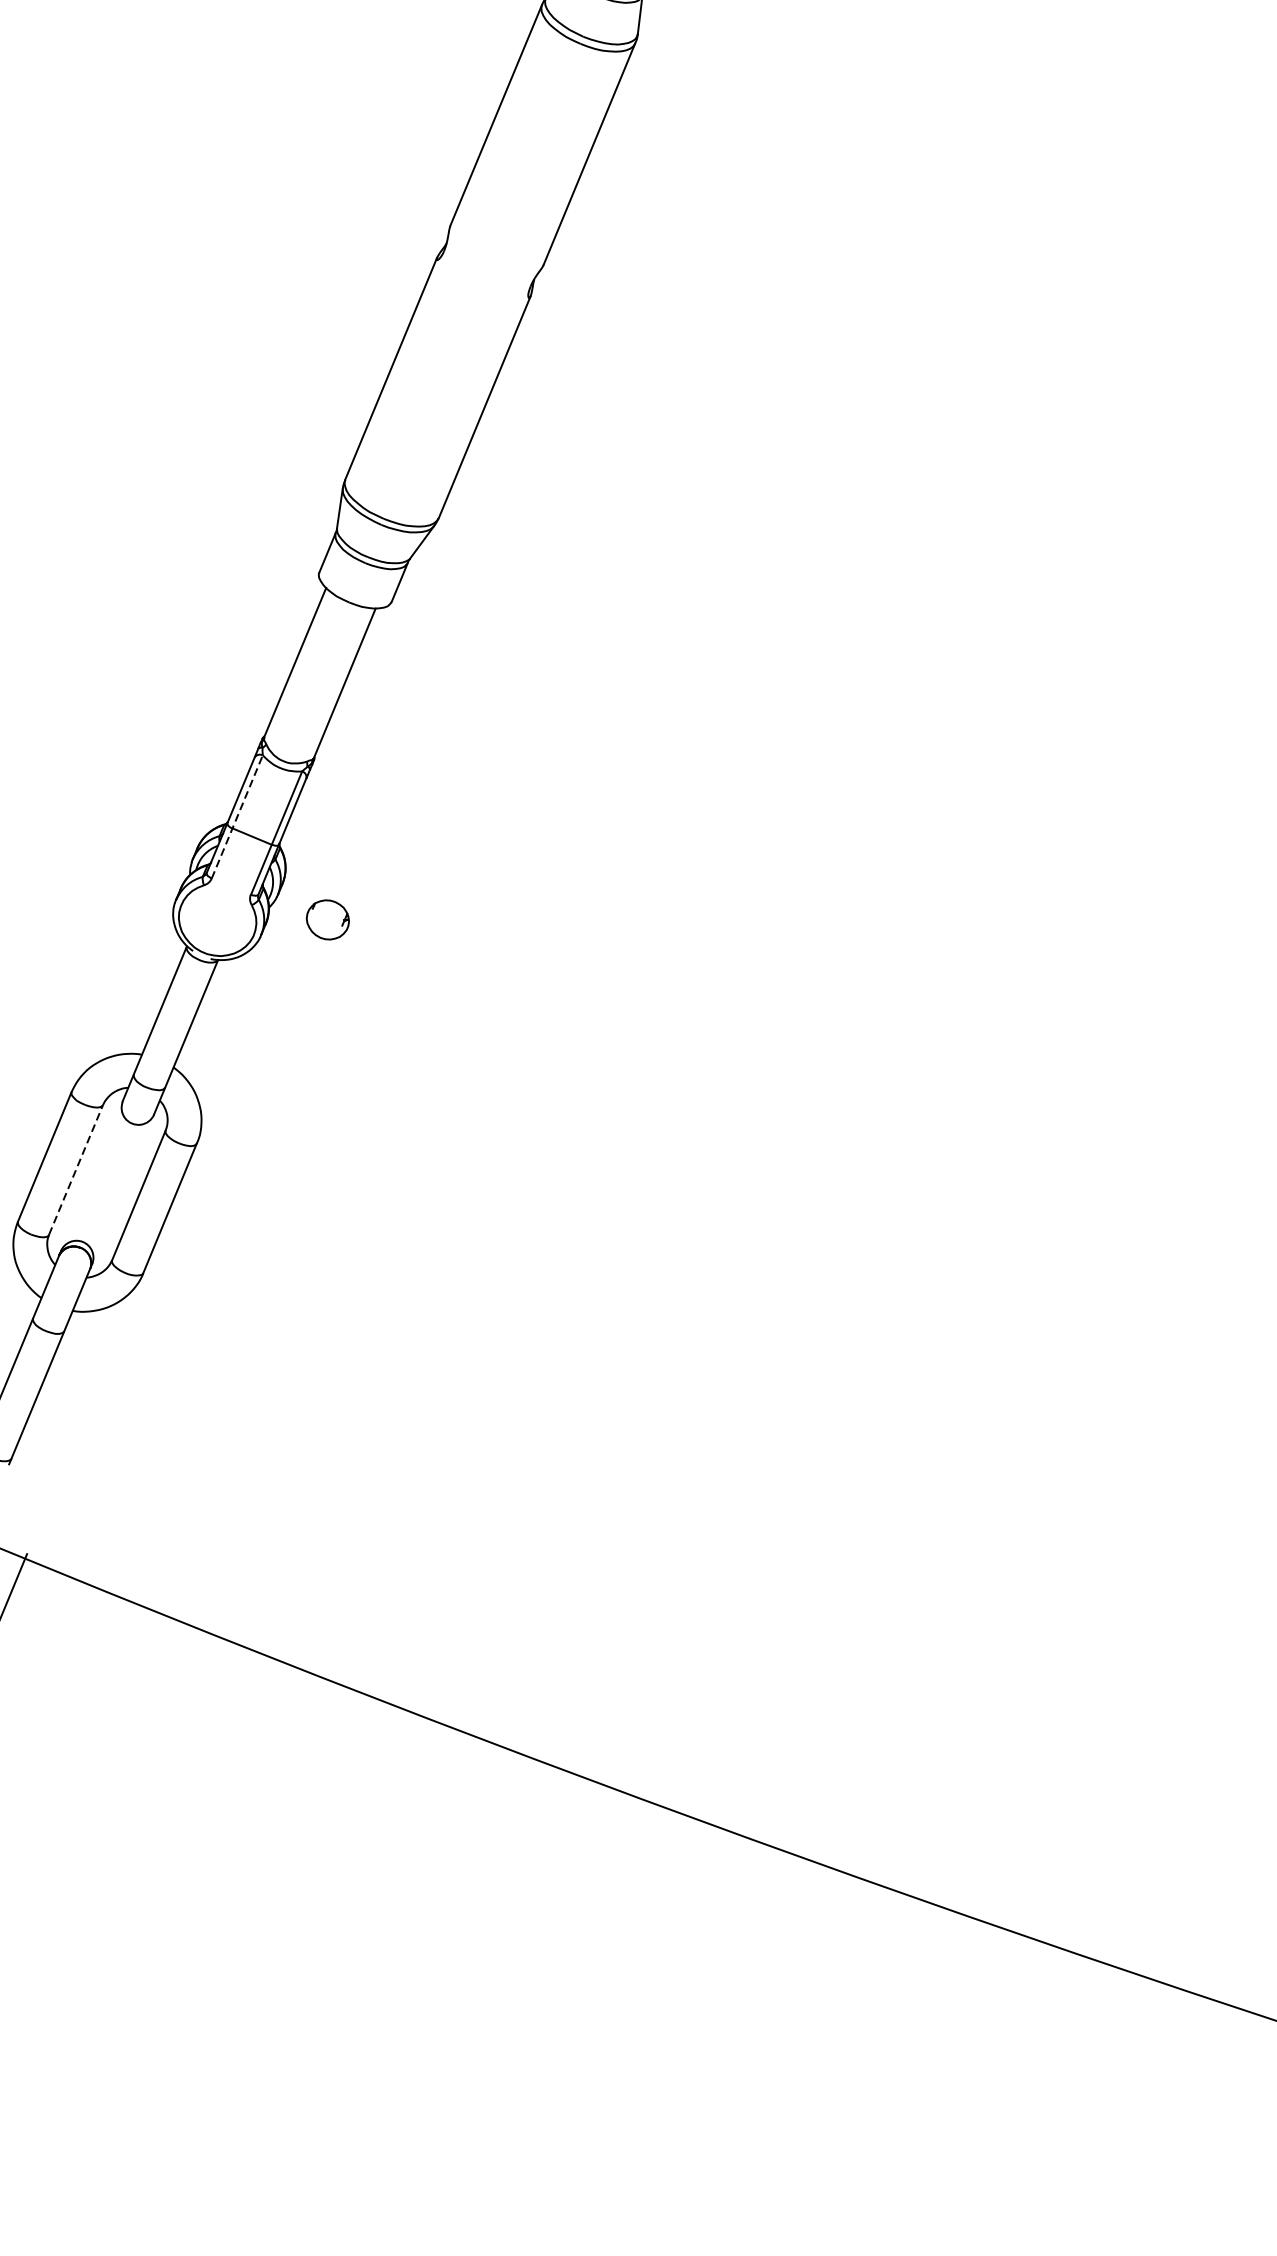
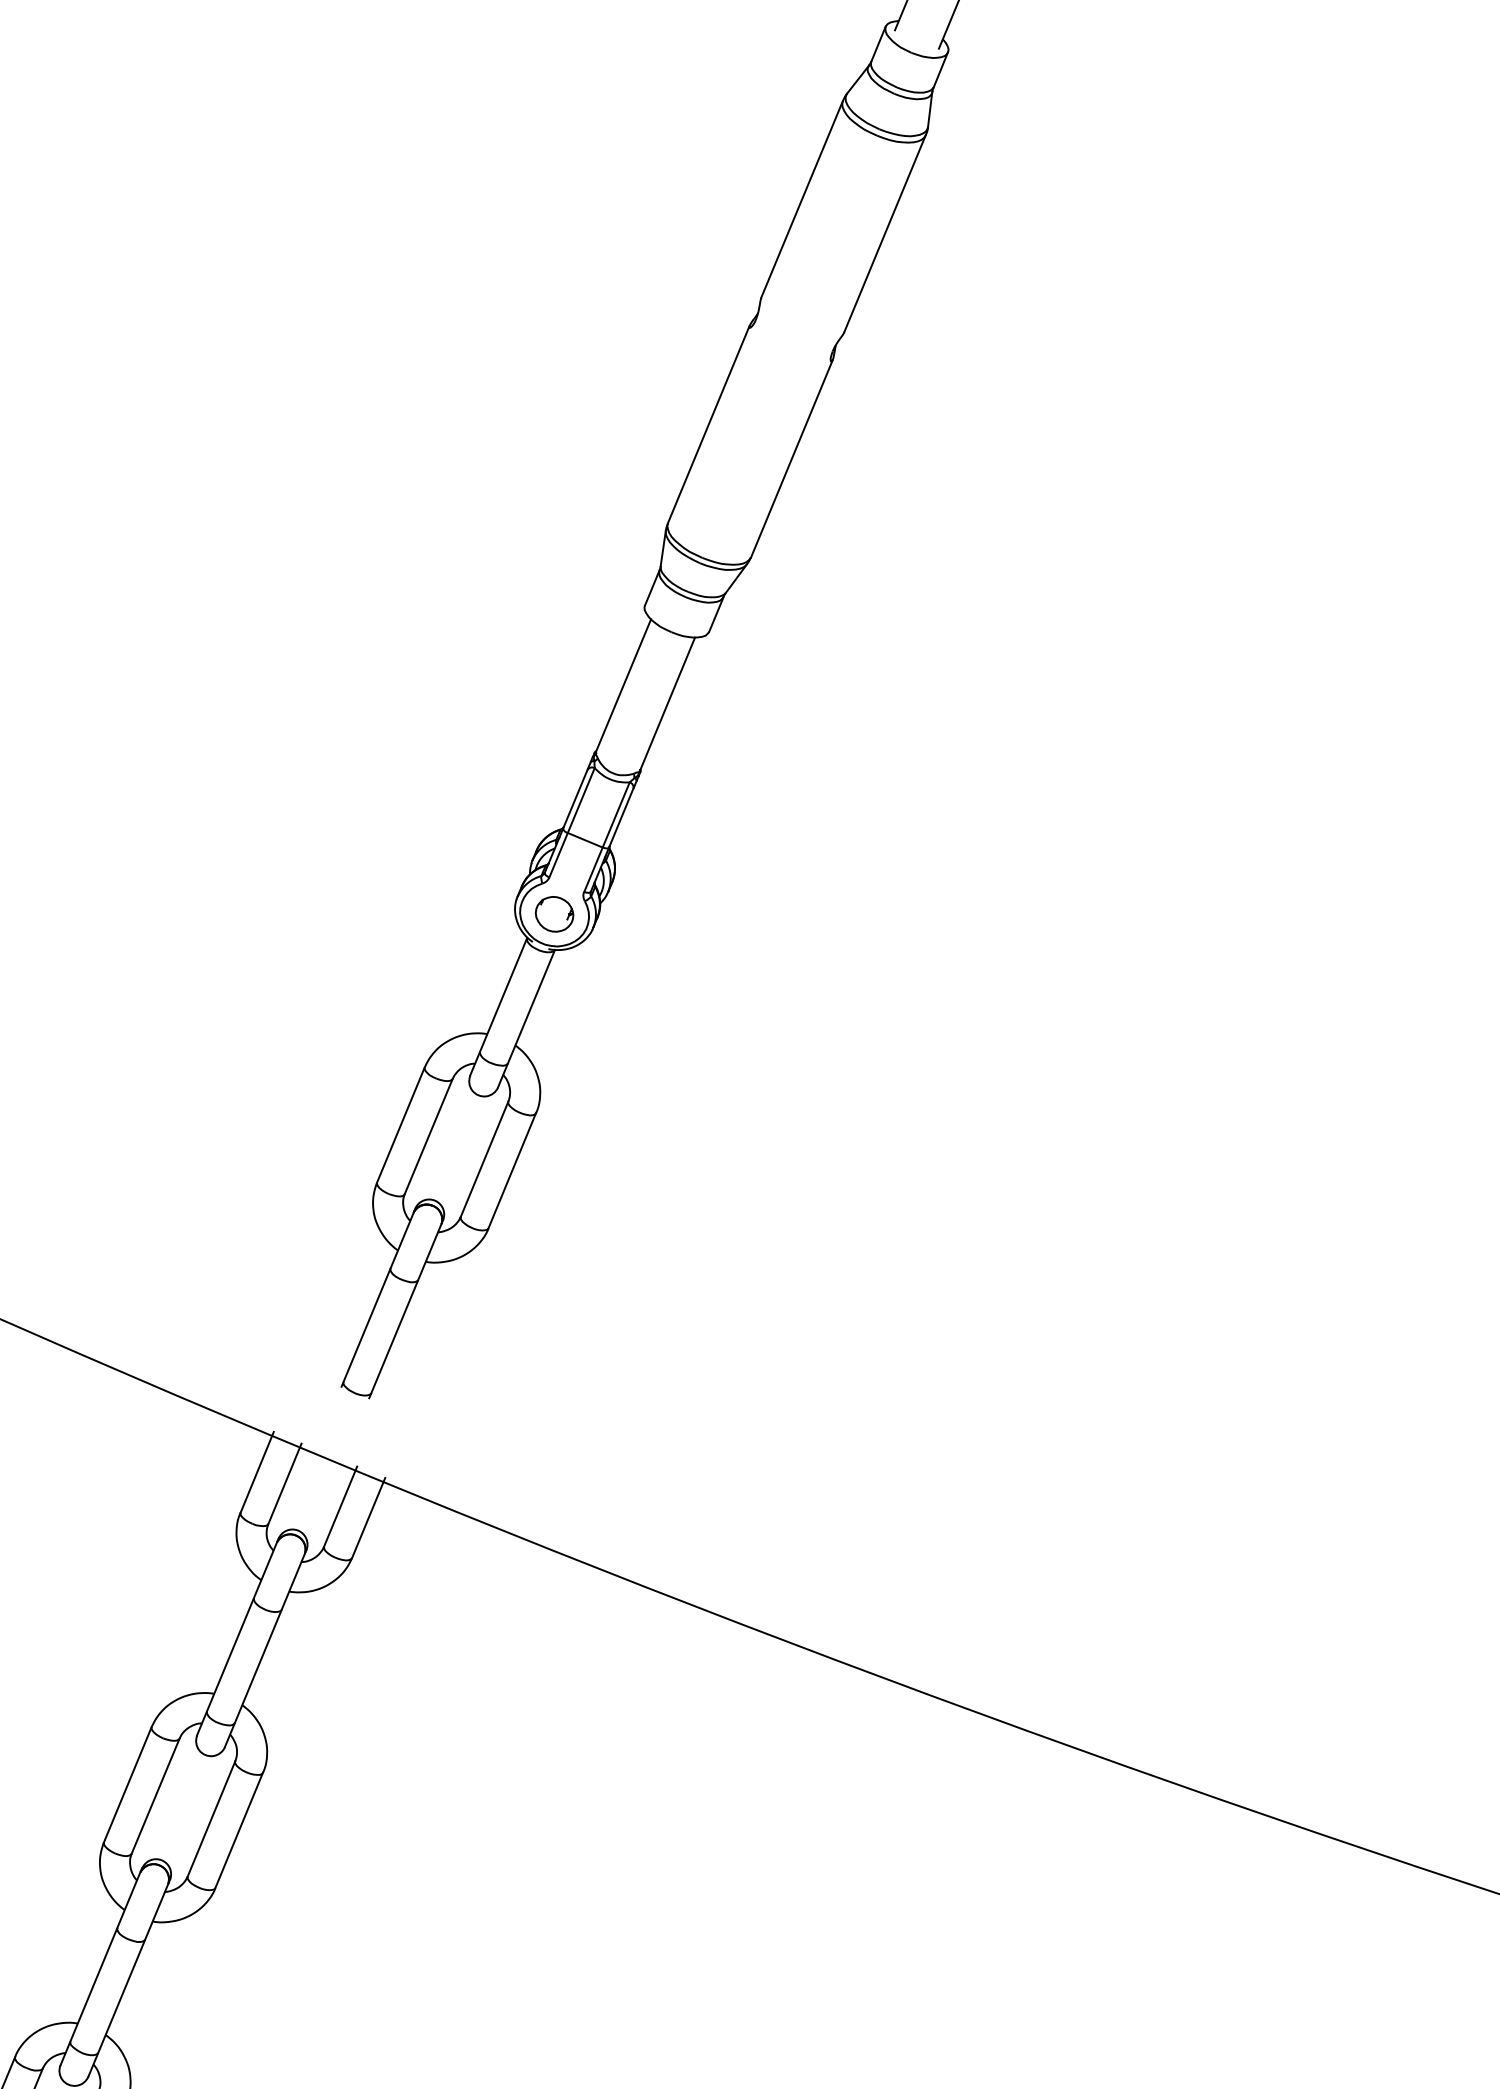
line: (237, 816) -> (572, 822), dashed -> solid
part: (327, 920) -> (554, 914), moved
line: (75, 1169) -> (428, 1136), dashed -> solid

